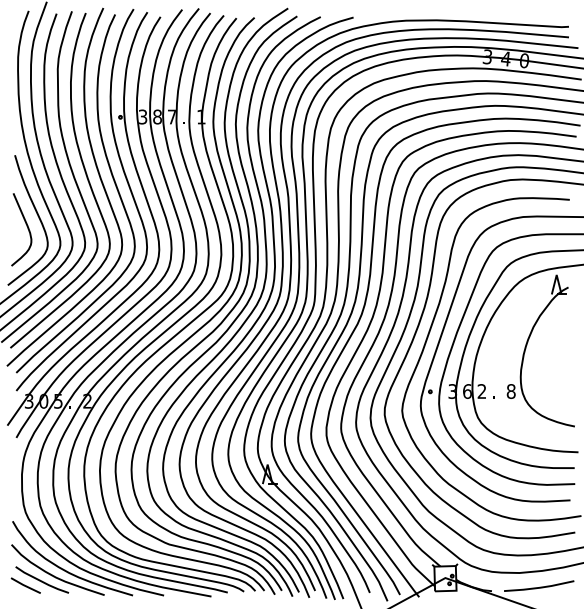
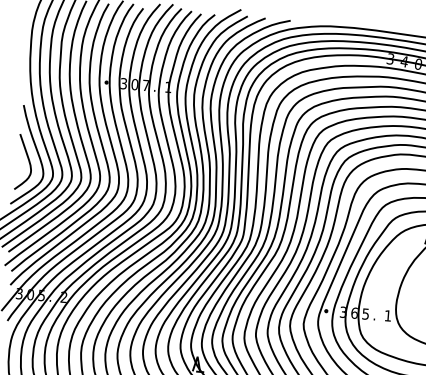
text: (157, 116) -> (134, 84), 8 -> 0
text: (481, 391) -> (365, 314), 2 -> 5
text: (510, 391) -> (387, 315), 8 -> 1

